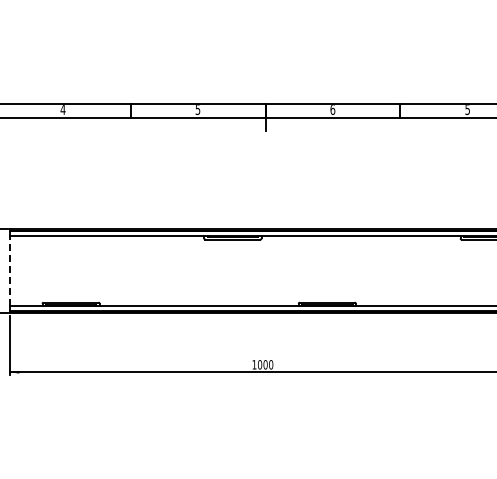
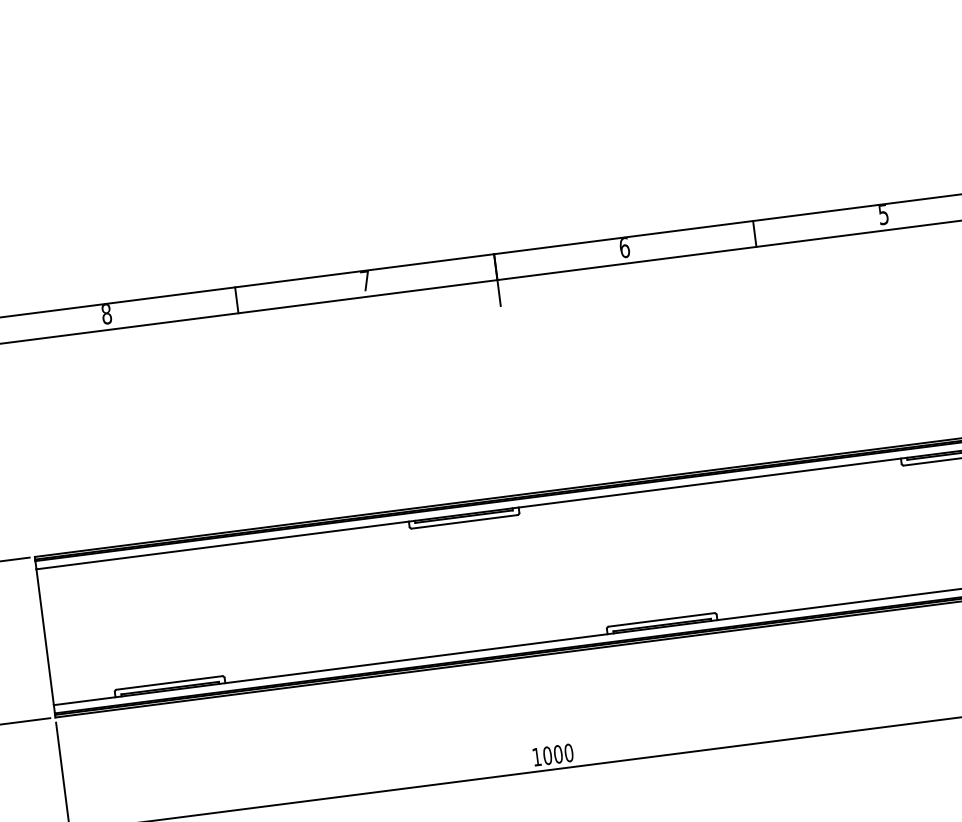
text: (62, 109) -> (105, 313), 4 -> 8
text: (197, 110) -> (364, 282), 5 -> 7
line: (10, 270) -> (45, 635), dashed -> solid

